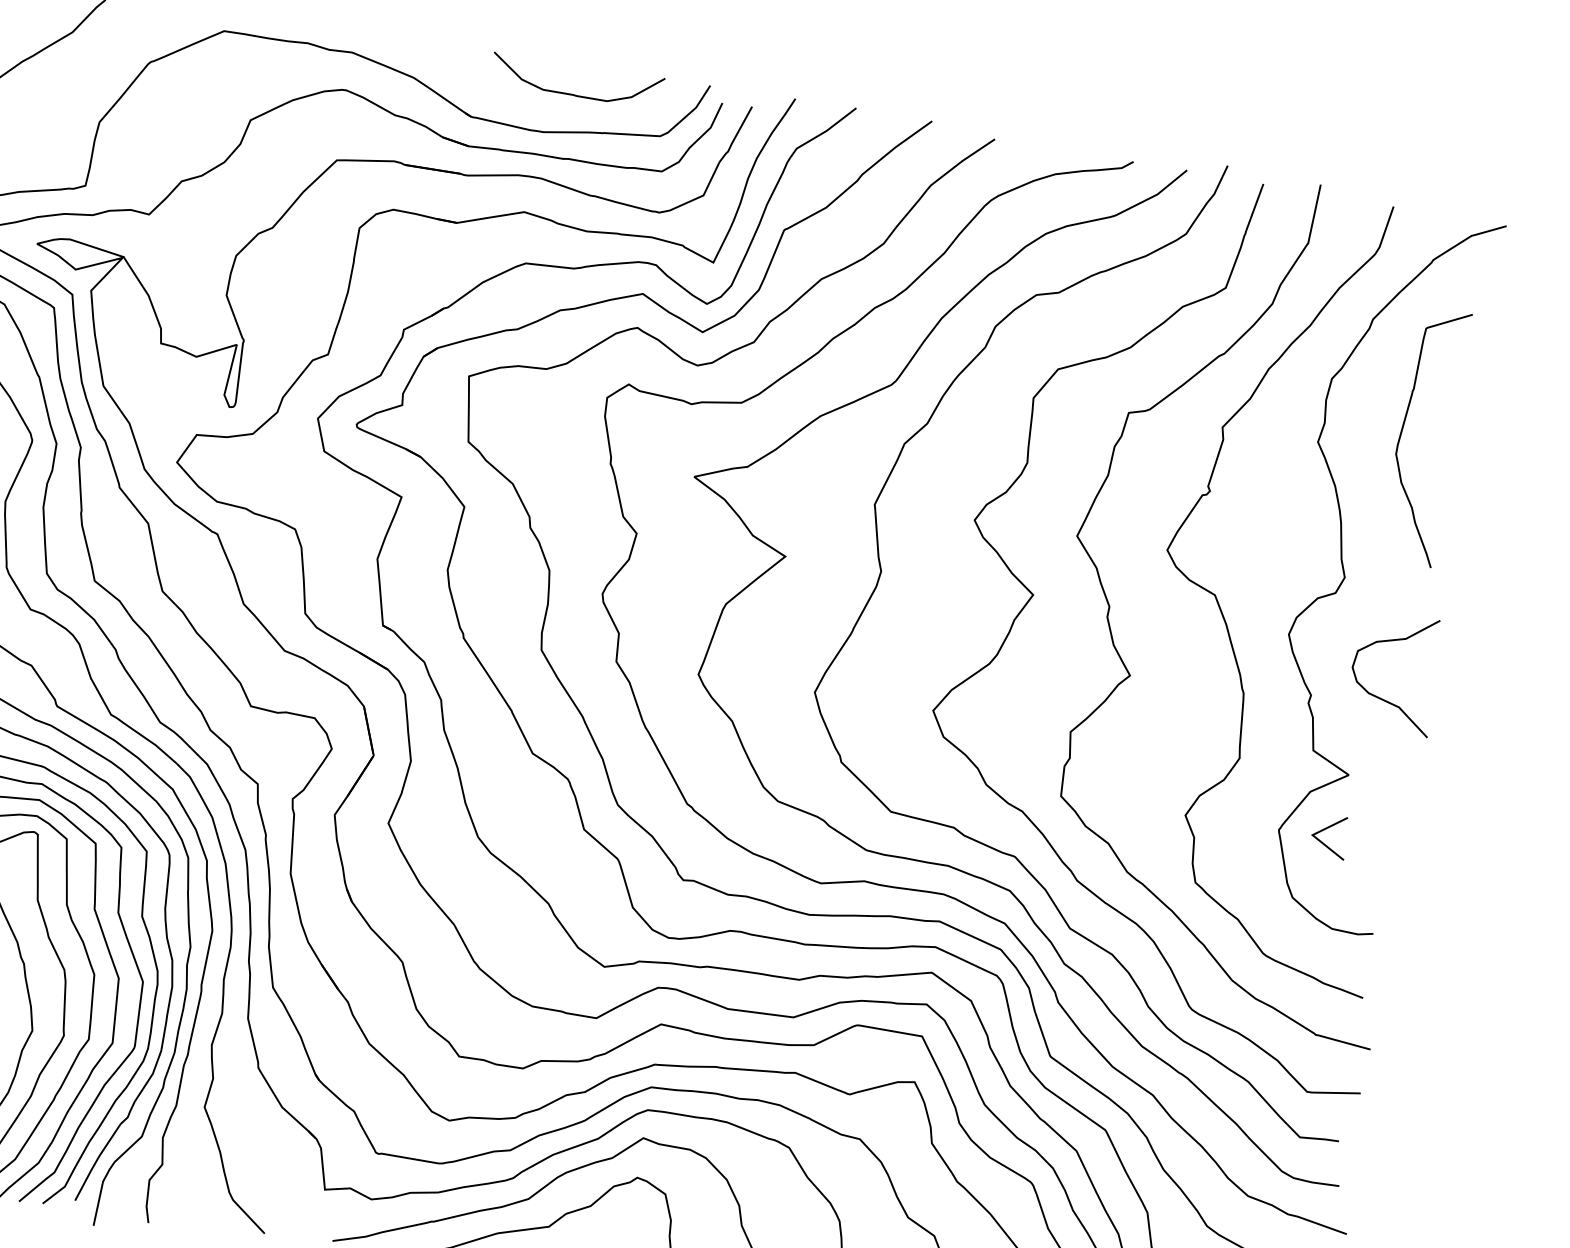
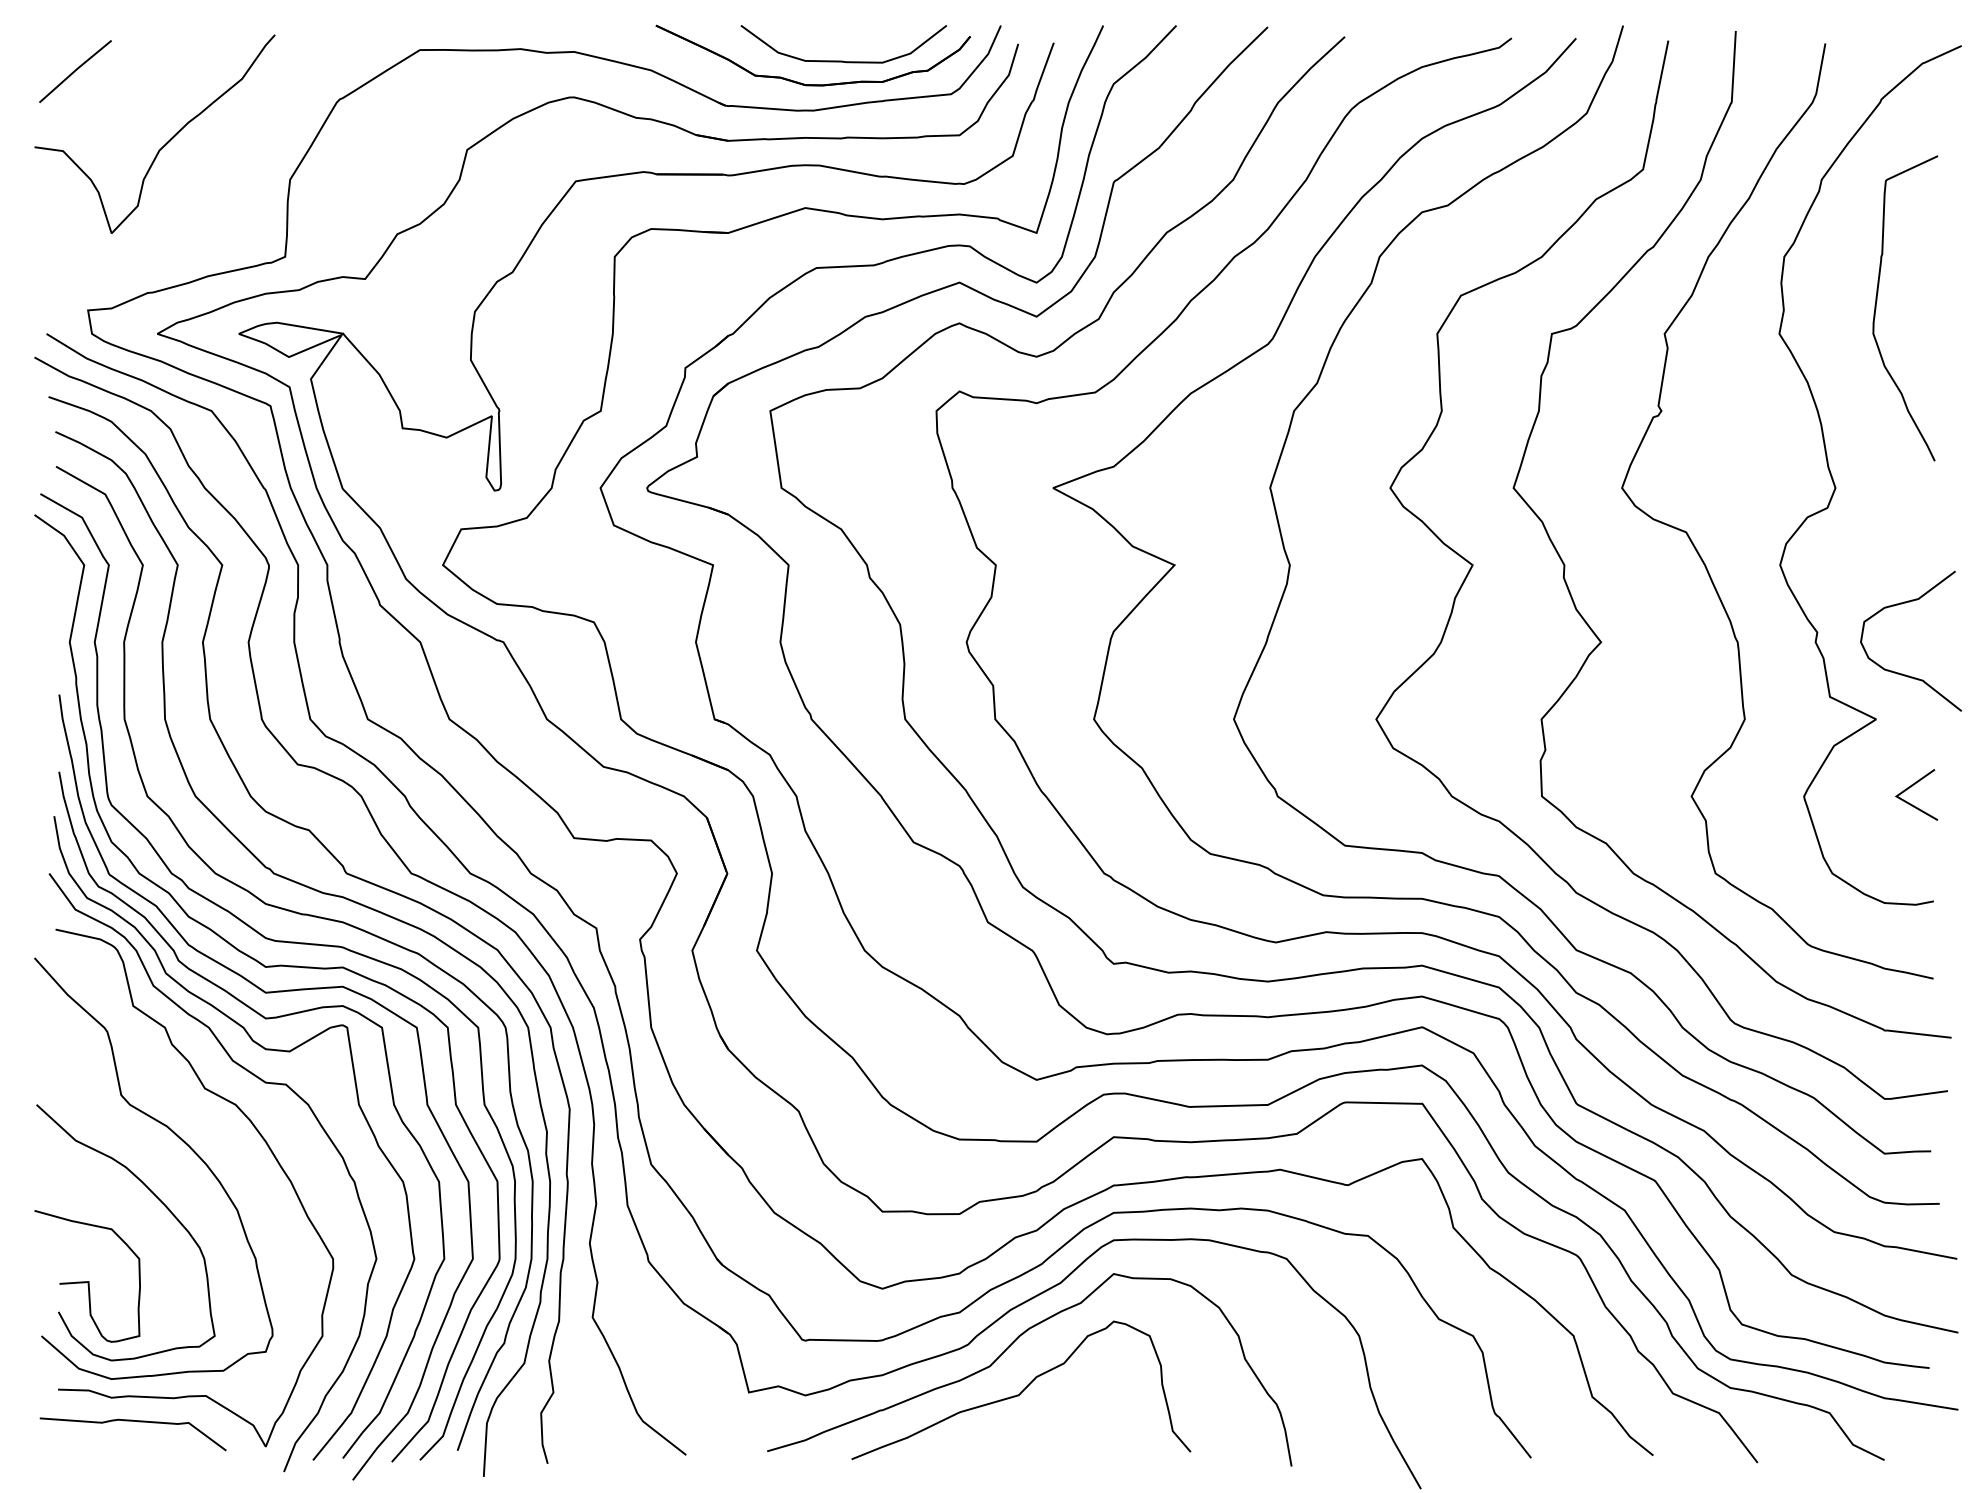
part: (546, 110) -> (812, 84), added
curve: (1383, 698) -> (1902, 673), moved
line: (1326, 829) -> (1911, 787), moved

